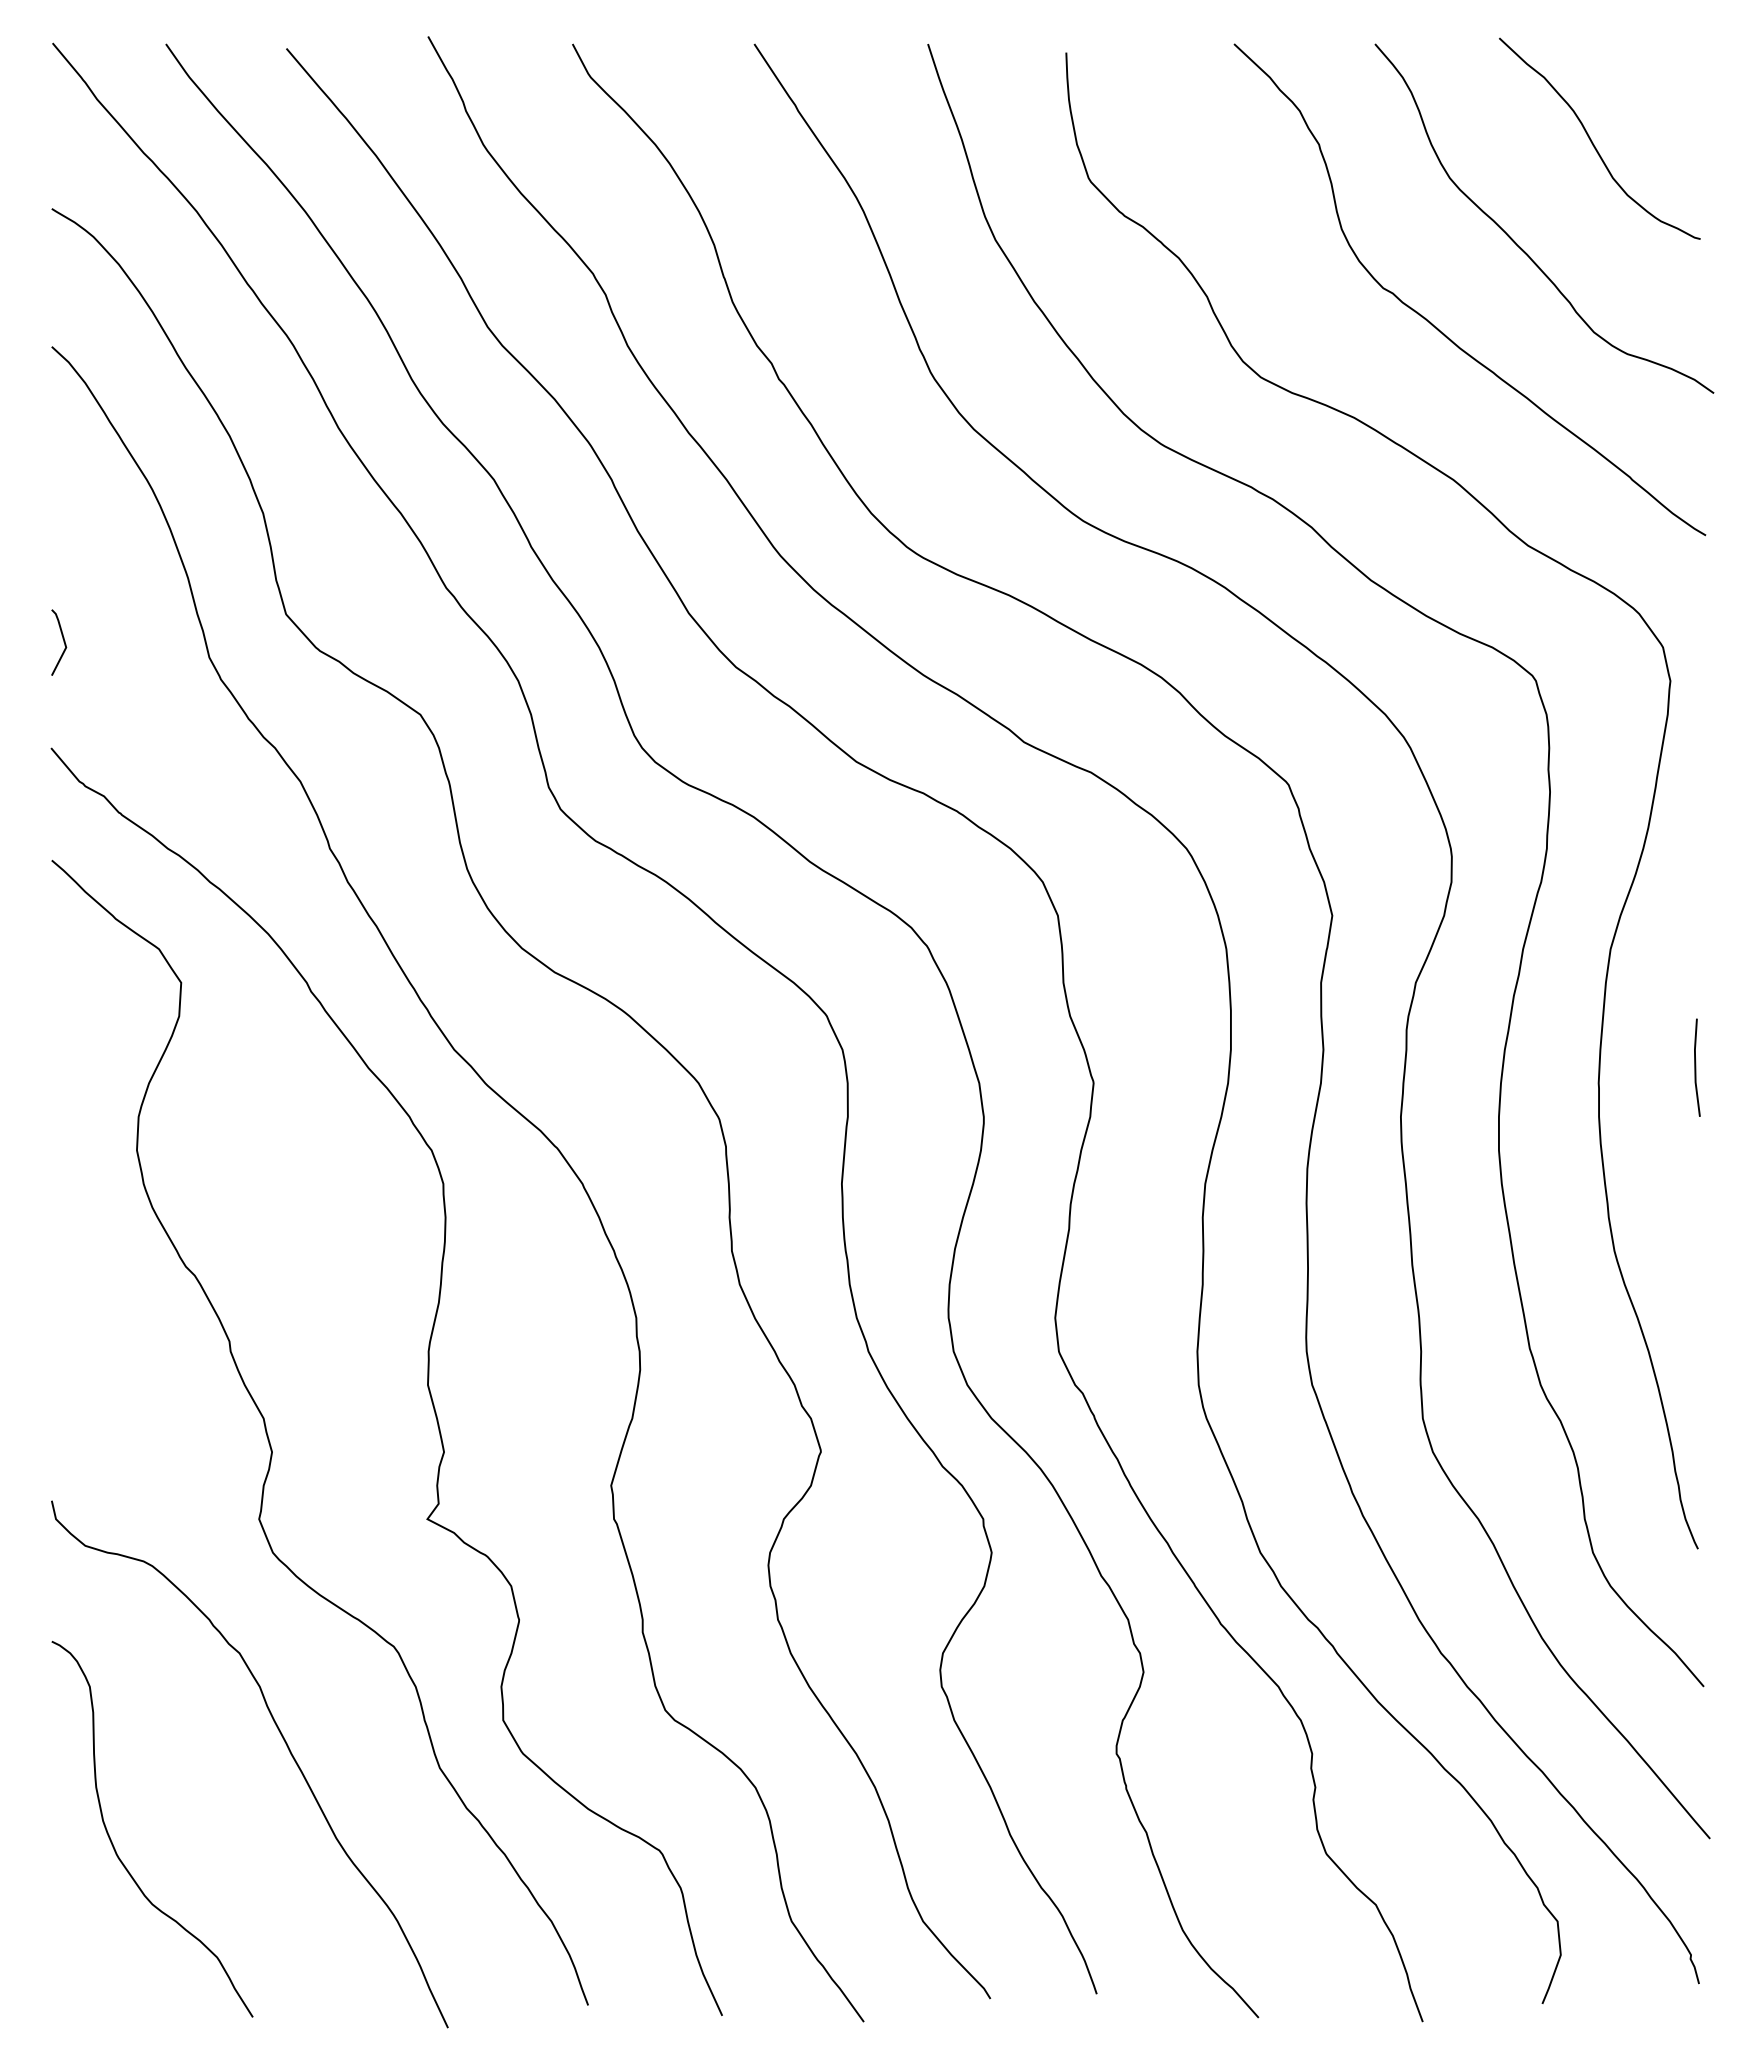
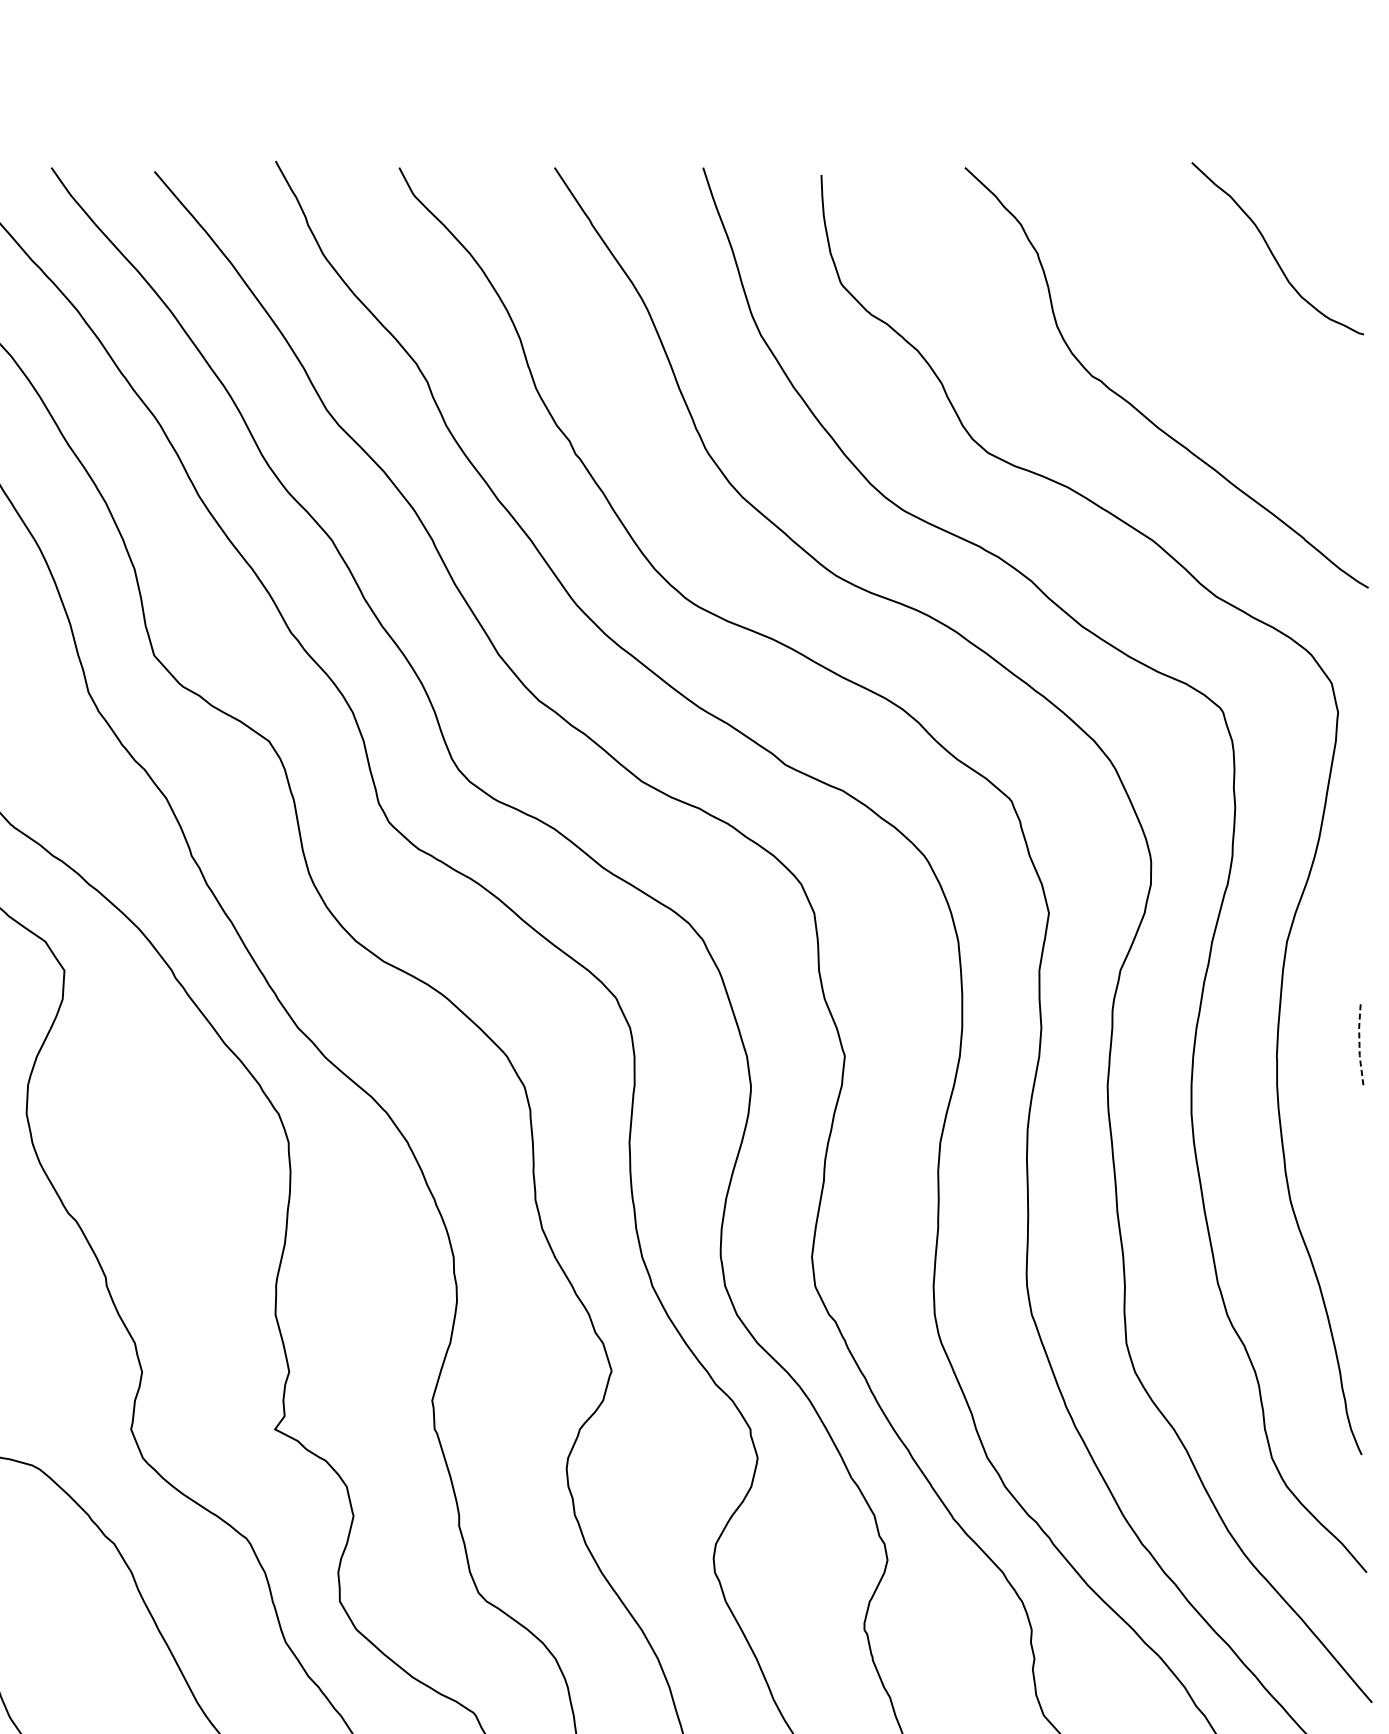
curve: (1516, 242) -> (1206, 337), removed
line: (1695, 1067) -> (1359, 1043), solid -> dashed

